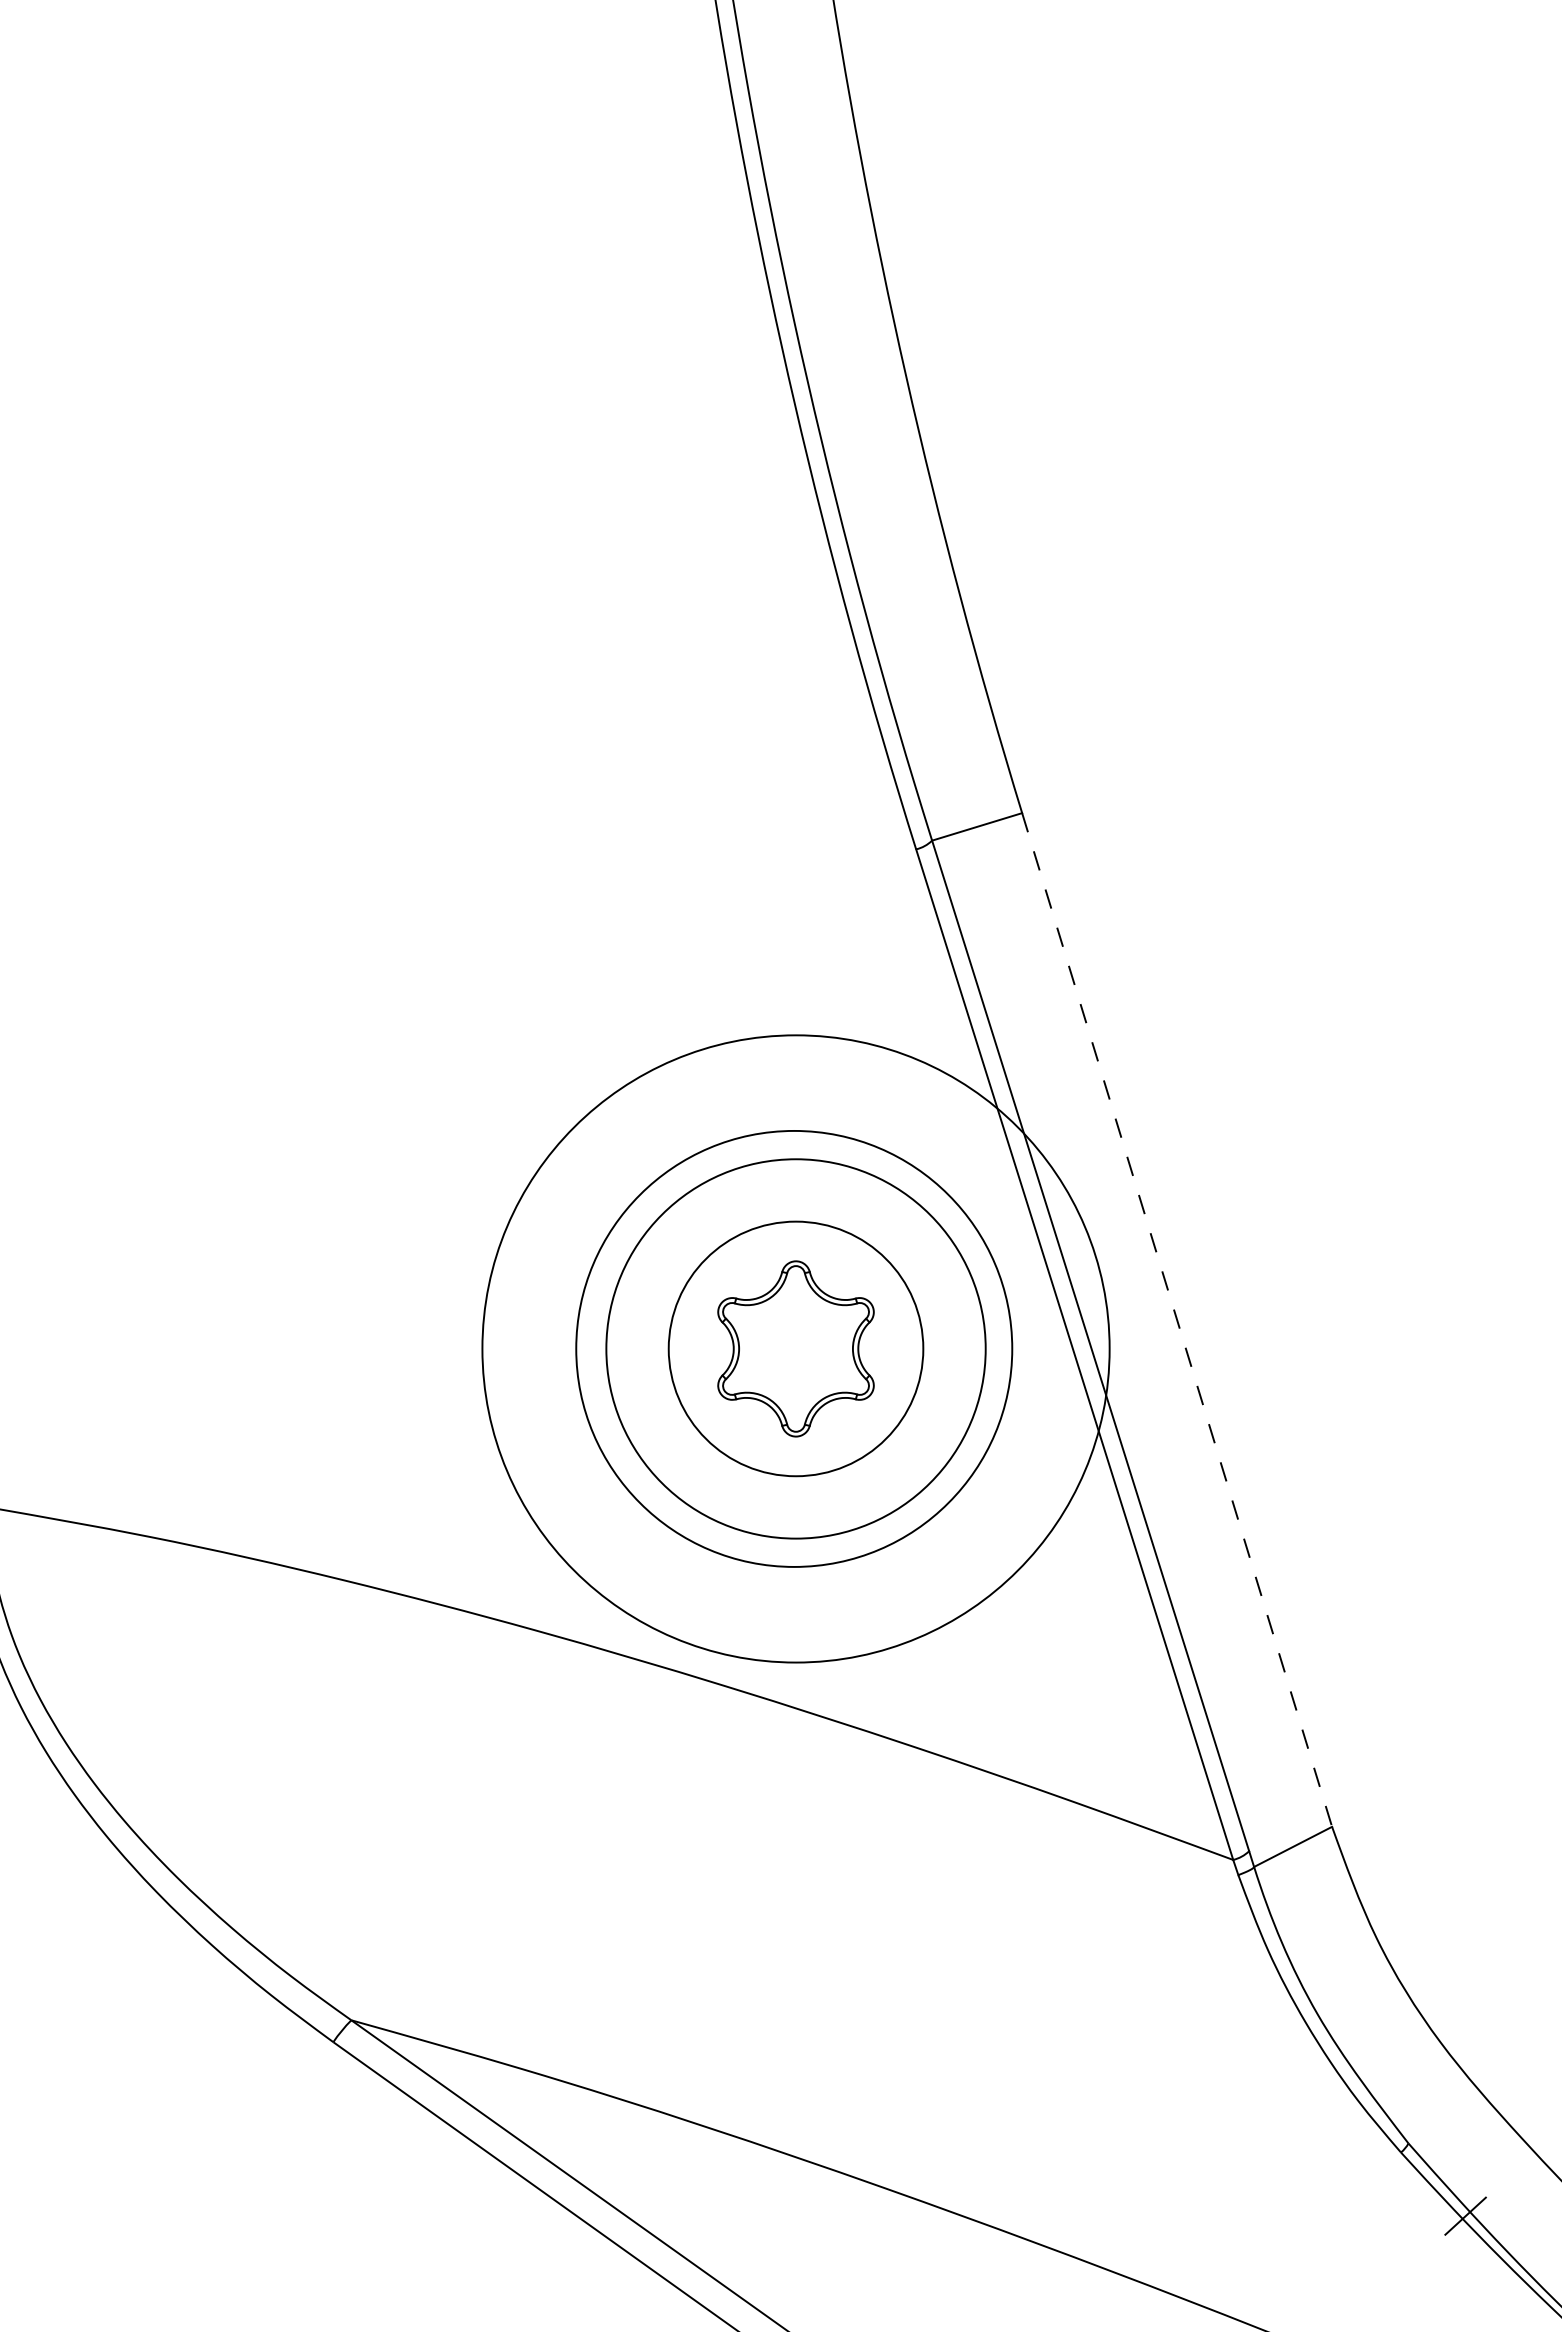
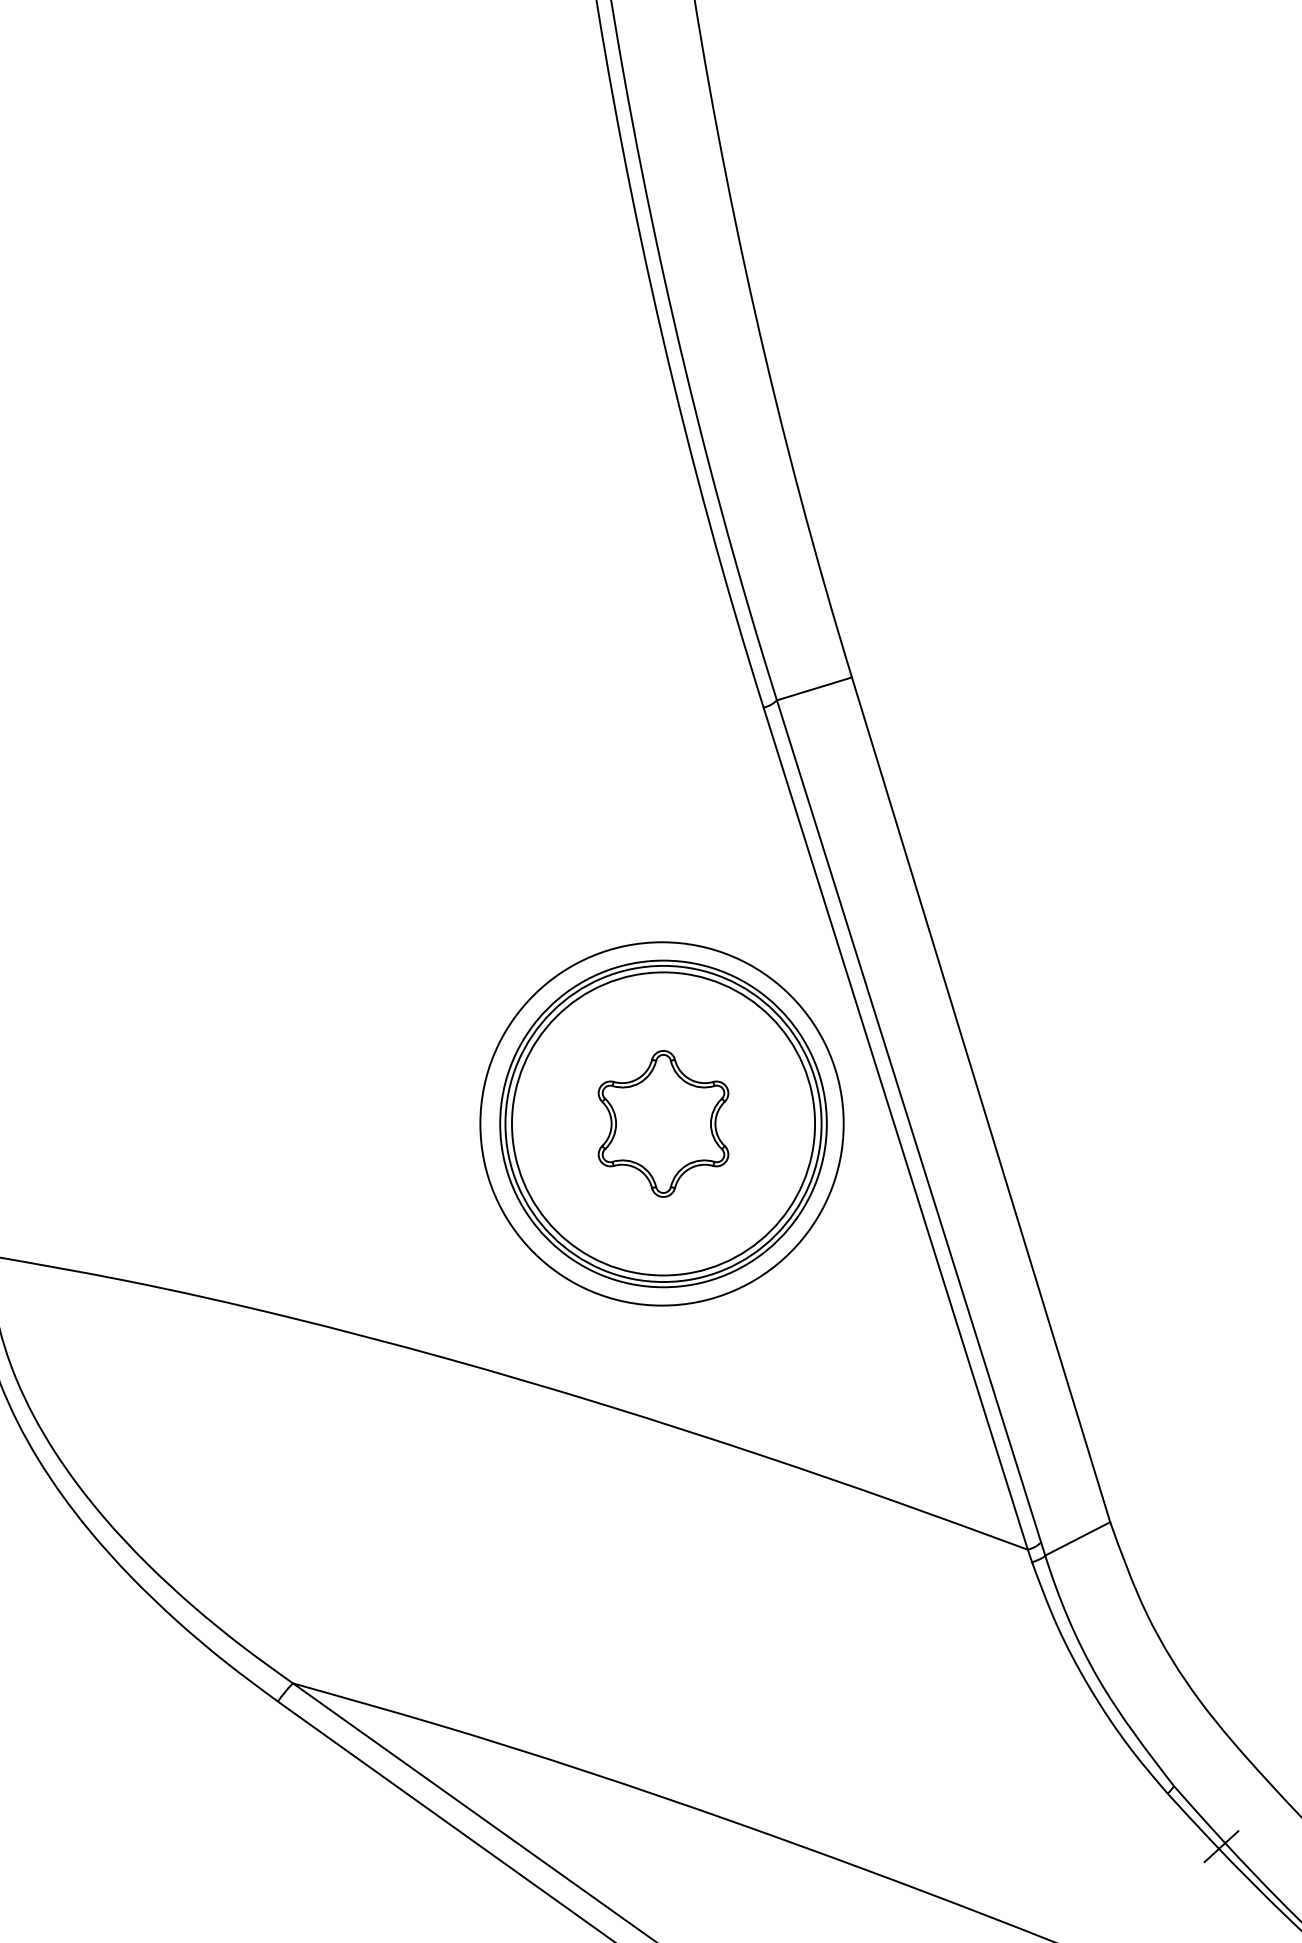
line: (1177, 1320) -> (981, 1100), dashed -> solid
circle: (795, 1348) -> (663, 1123), size x1.43
circle: (796, 1348) -> (663, 1123), size x0.62

